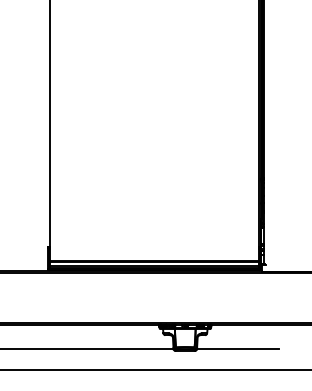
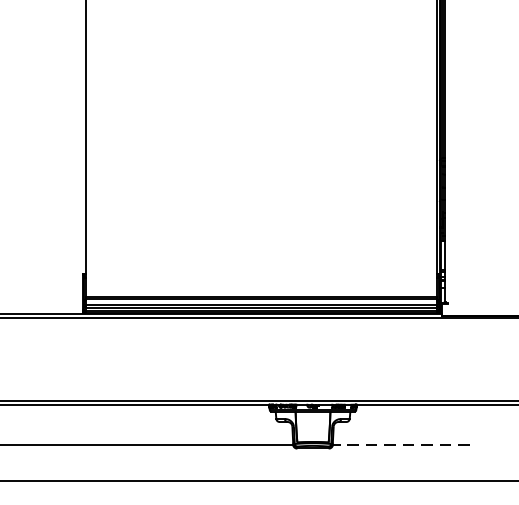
line: (237, 349) -> (400, 445), solid -> dashed

